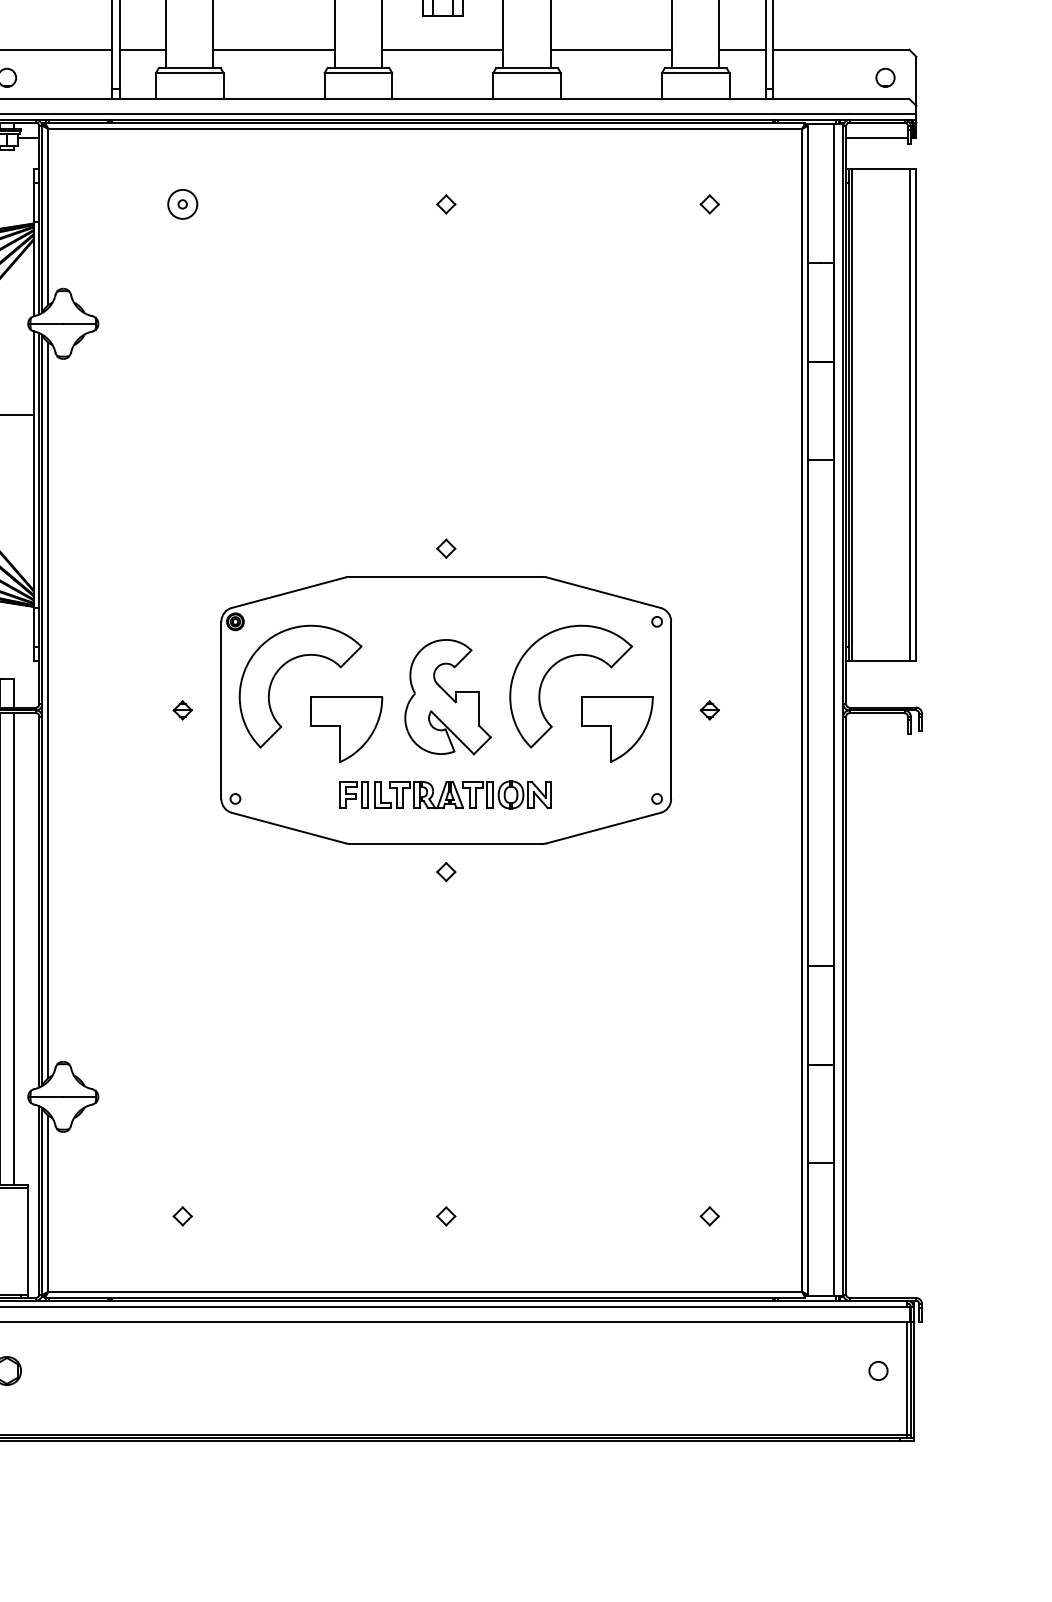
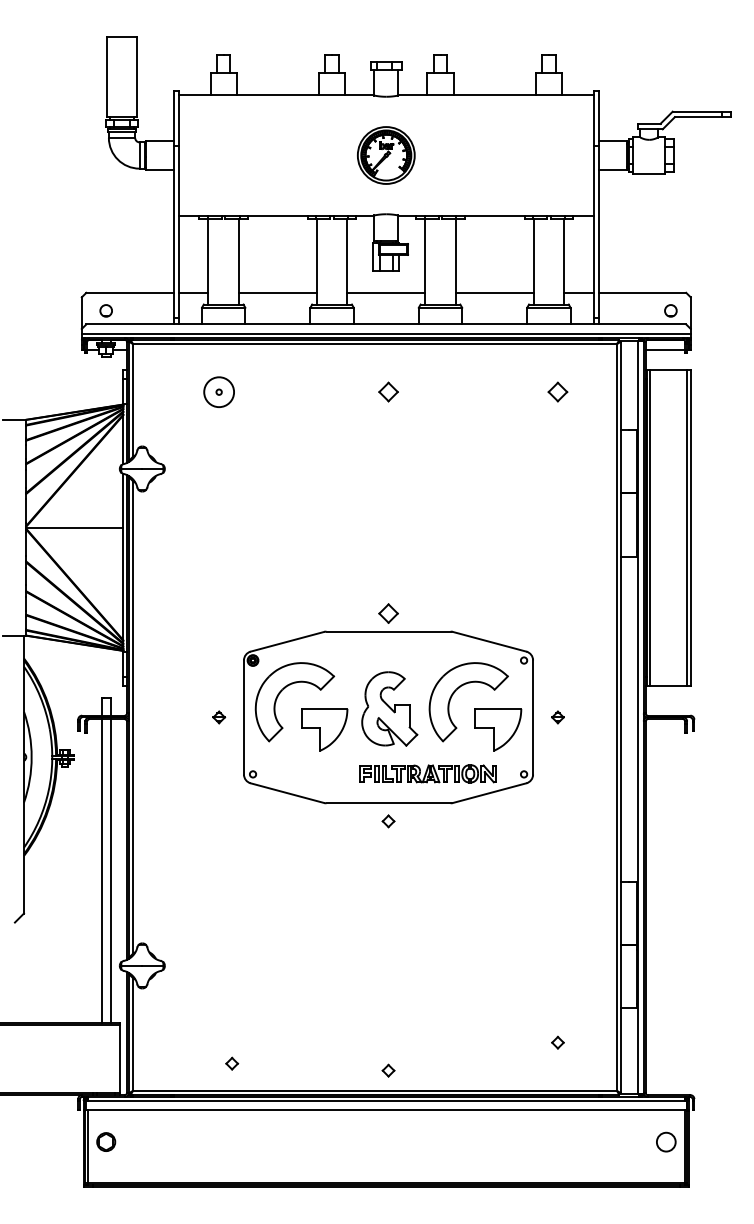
circle: (181, 203) -> (218, 391), size x1.6
part: (446, 204) -> (388, 392), size x1.6
part: (709, 204) -> (557, 392), size x1.6
part: (446, 548) -> (388, 613), size x1.6
part: (444, 794) -> (427, 773), moved
part: (183, 1216) -> (232, 1063), moved
part: (446, 1216) -> (388, 1070), moved
circle: (878, 1370) -> (666, 1141), size x1.6

